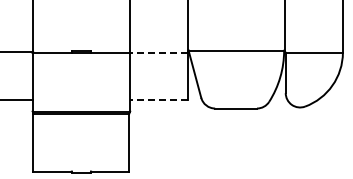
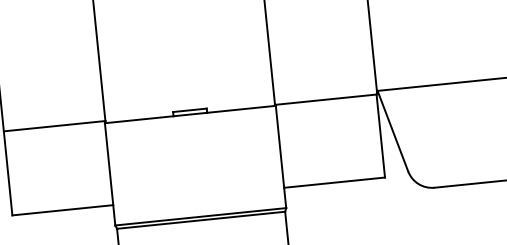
line: (158, 52) -> (325, 99), dashed -> solid
line: (159, 99) -> (335, 181), dashed -> solid

